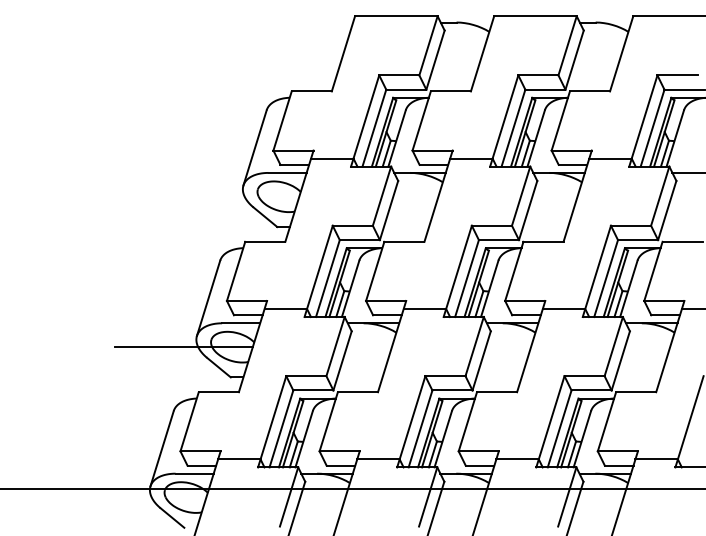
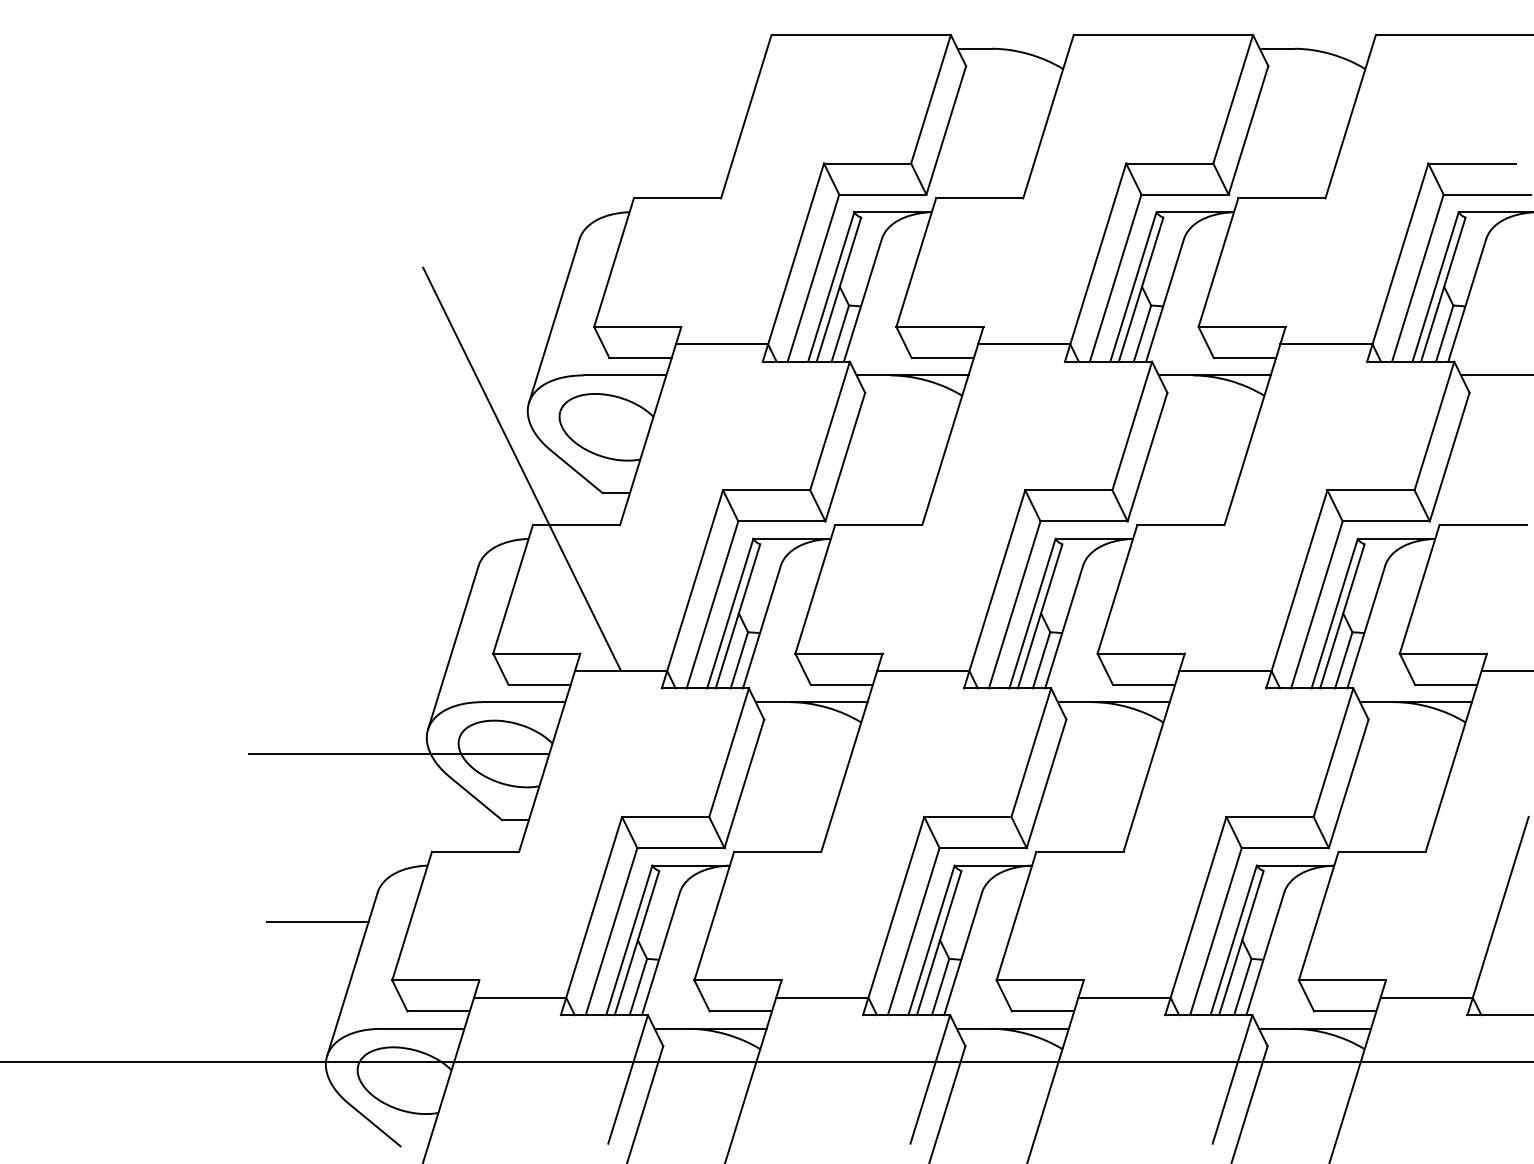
line: (239, 215) -> (520, 467), added
line: (145, 424) -> (316, 921), added

